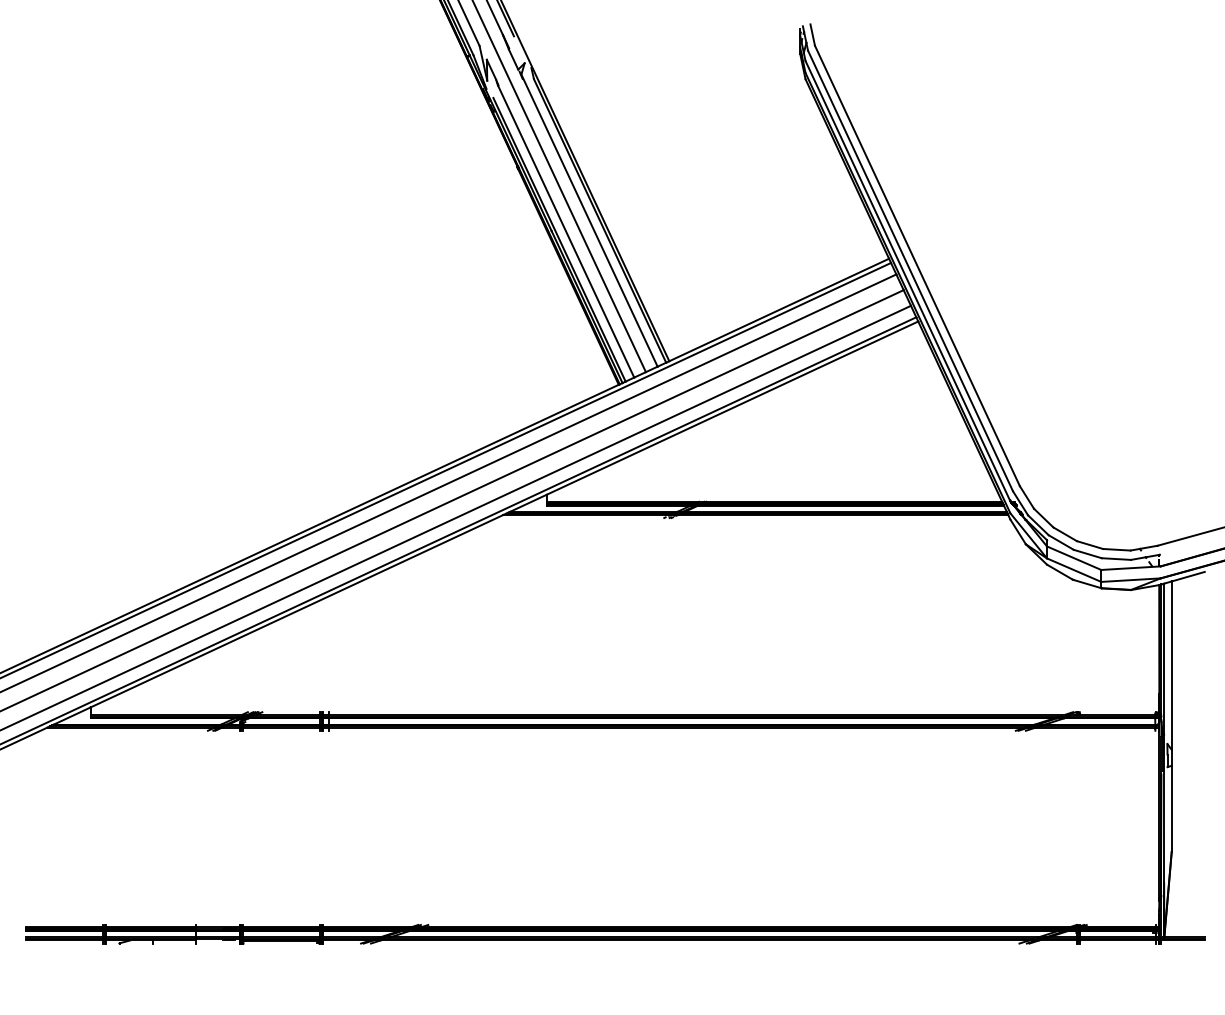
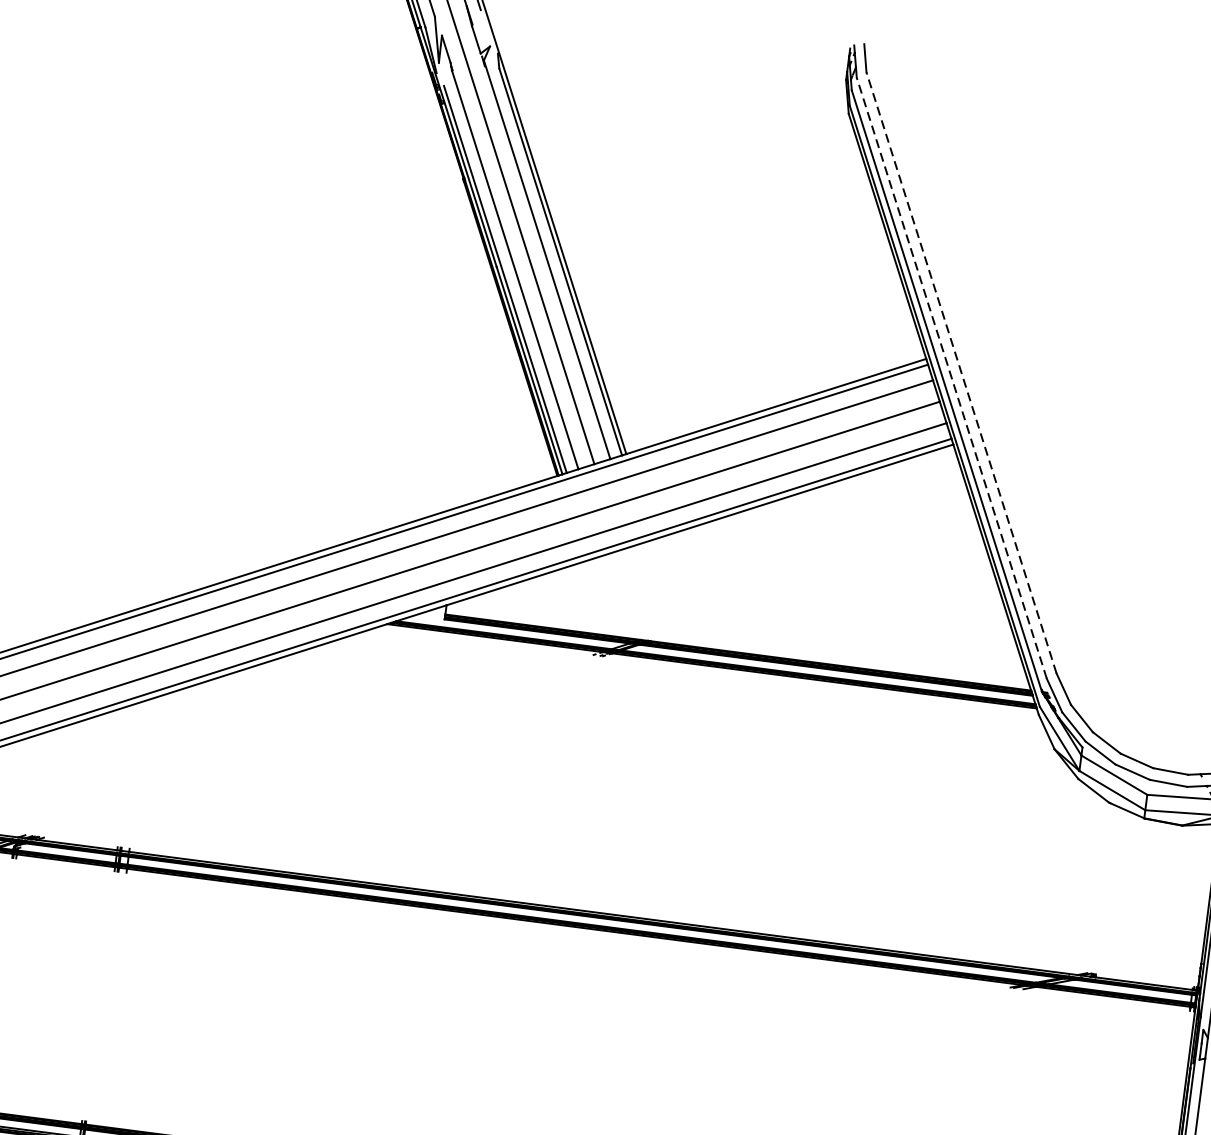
line: (917, 265) -> (961, 372), solid -> dashed
line: (910, 270) -> (951, 377), solid -> dashed

